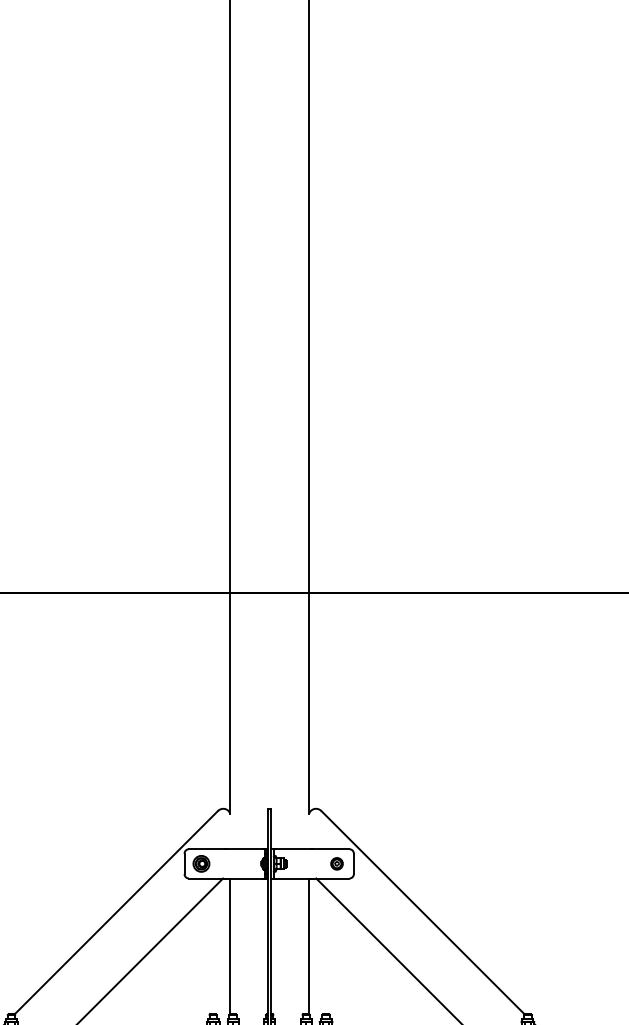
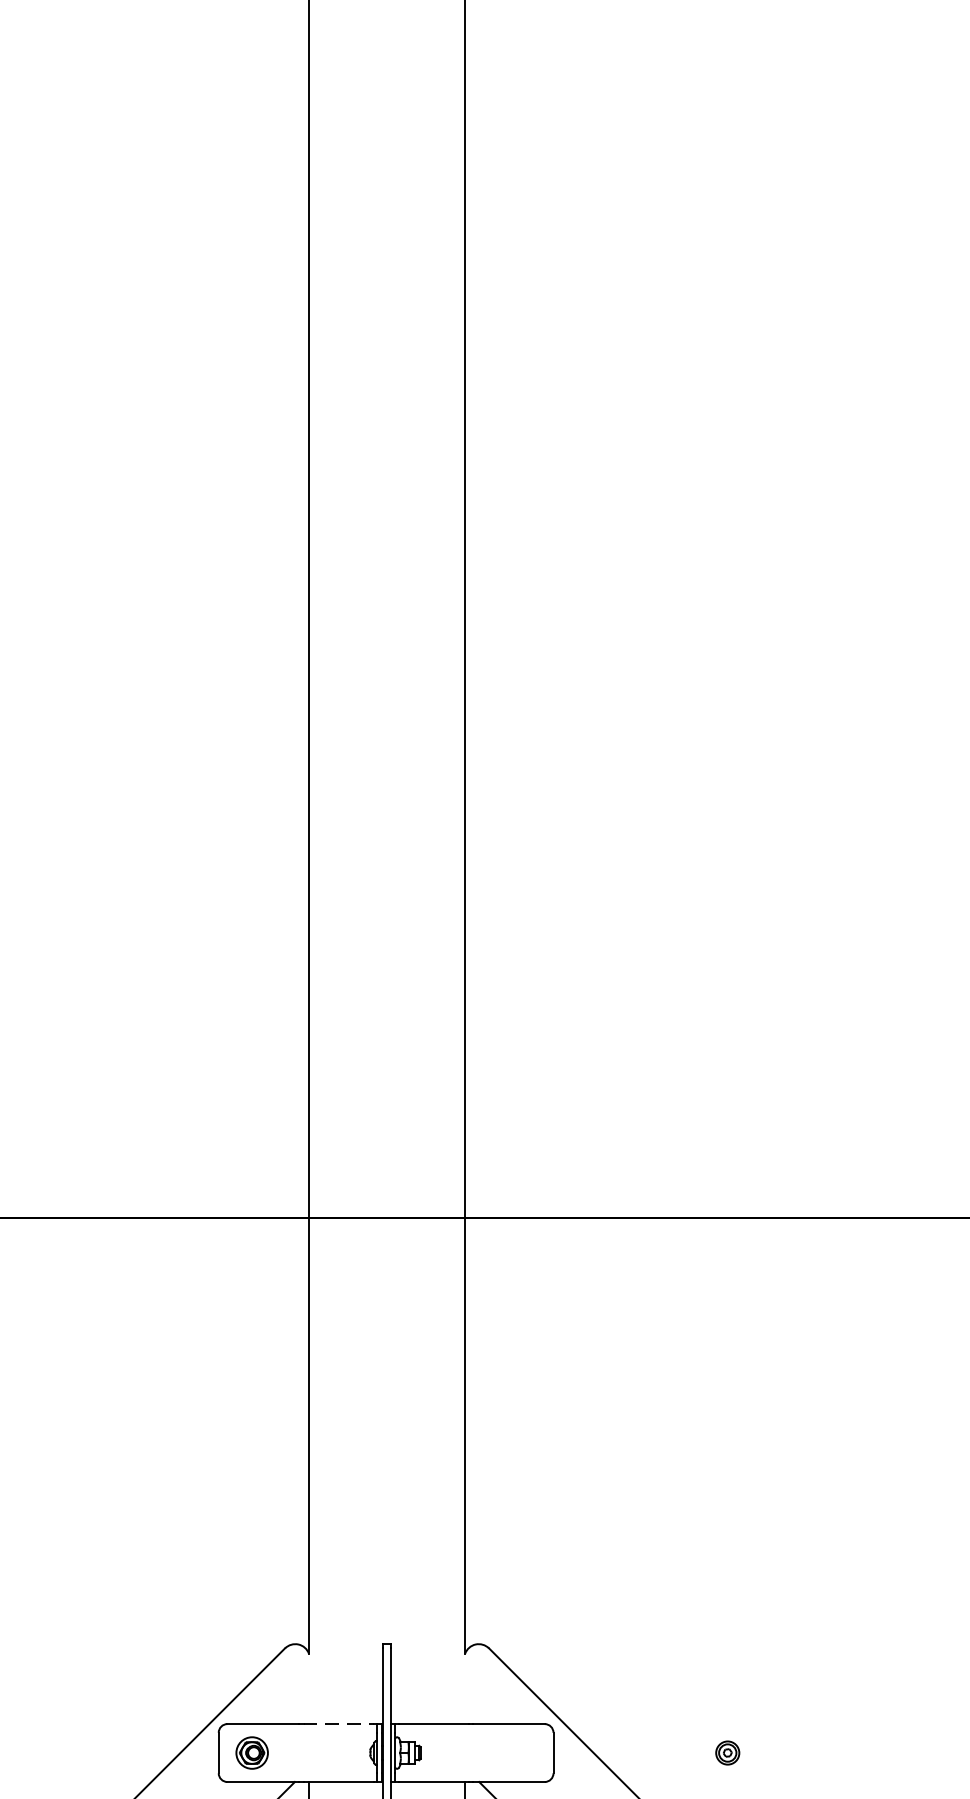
line: (245, 849) -> (339, 1724), solid -> dashed
part: (336, 863) -> (726, 1752), moved

